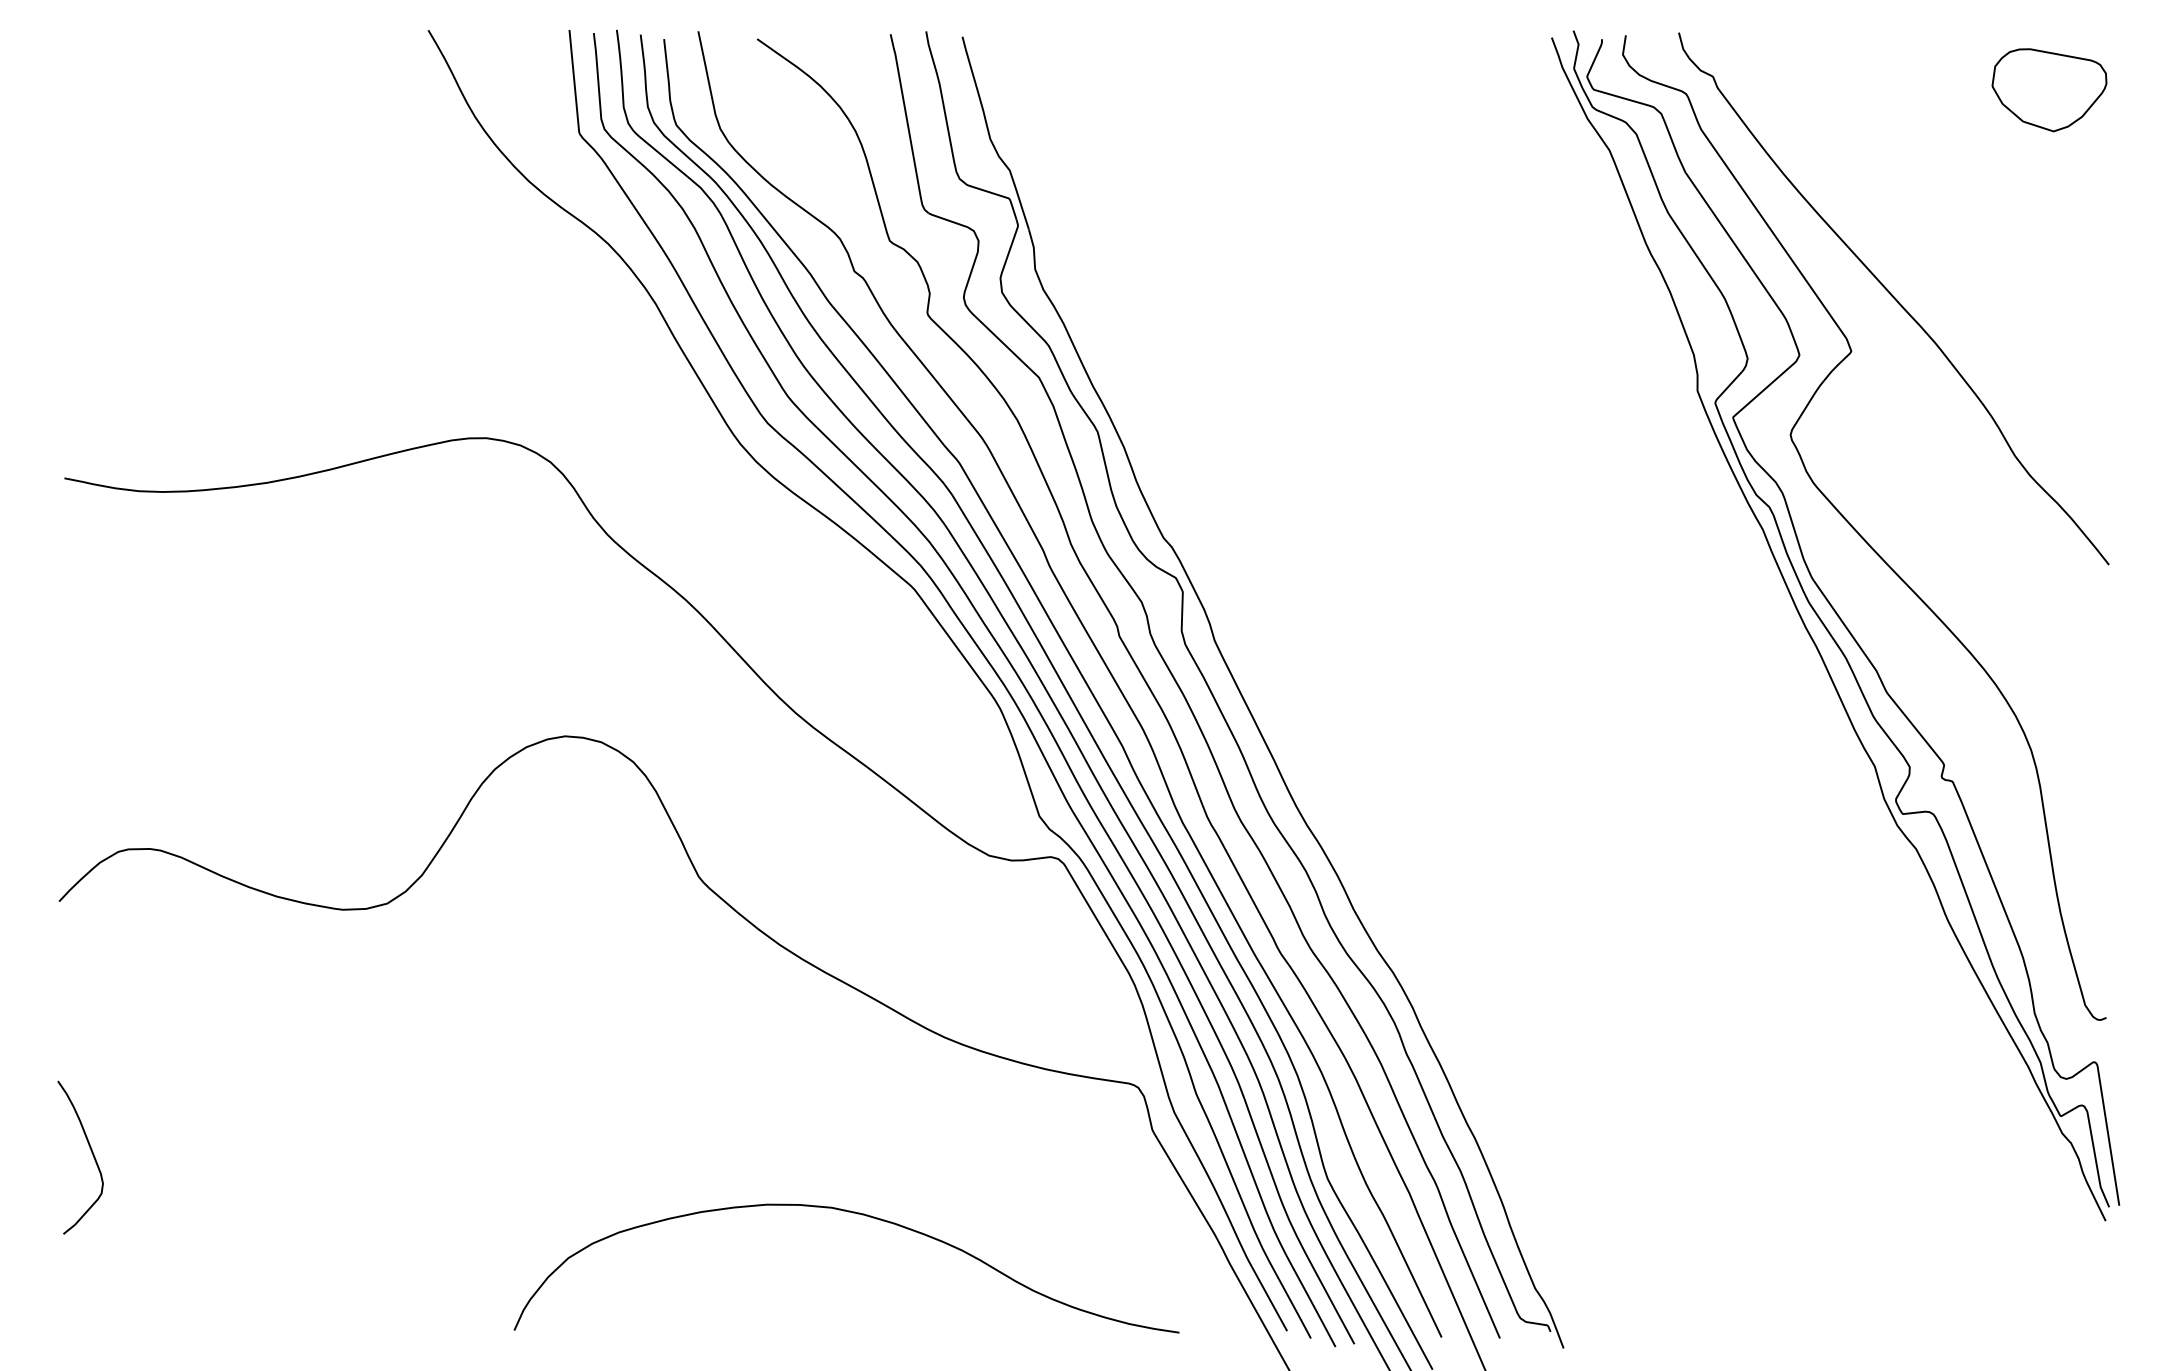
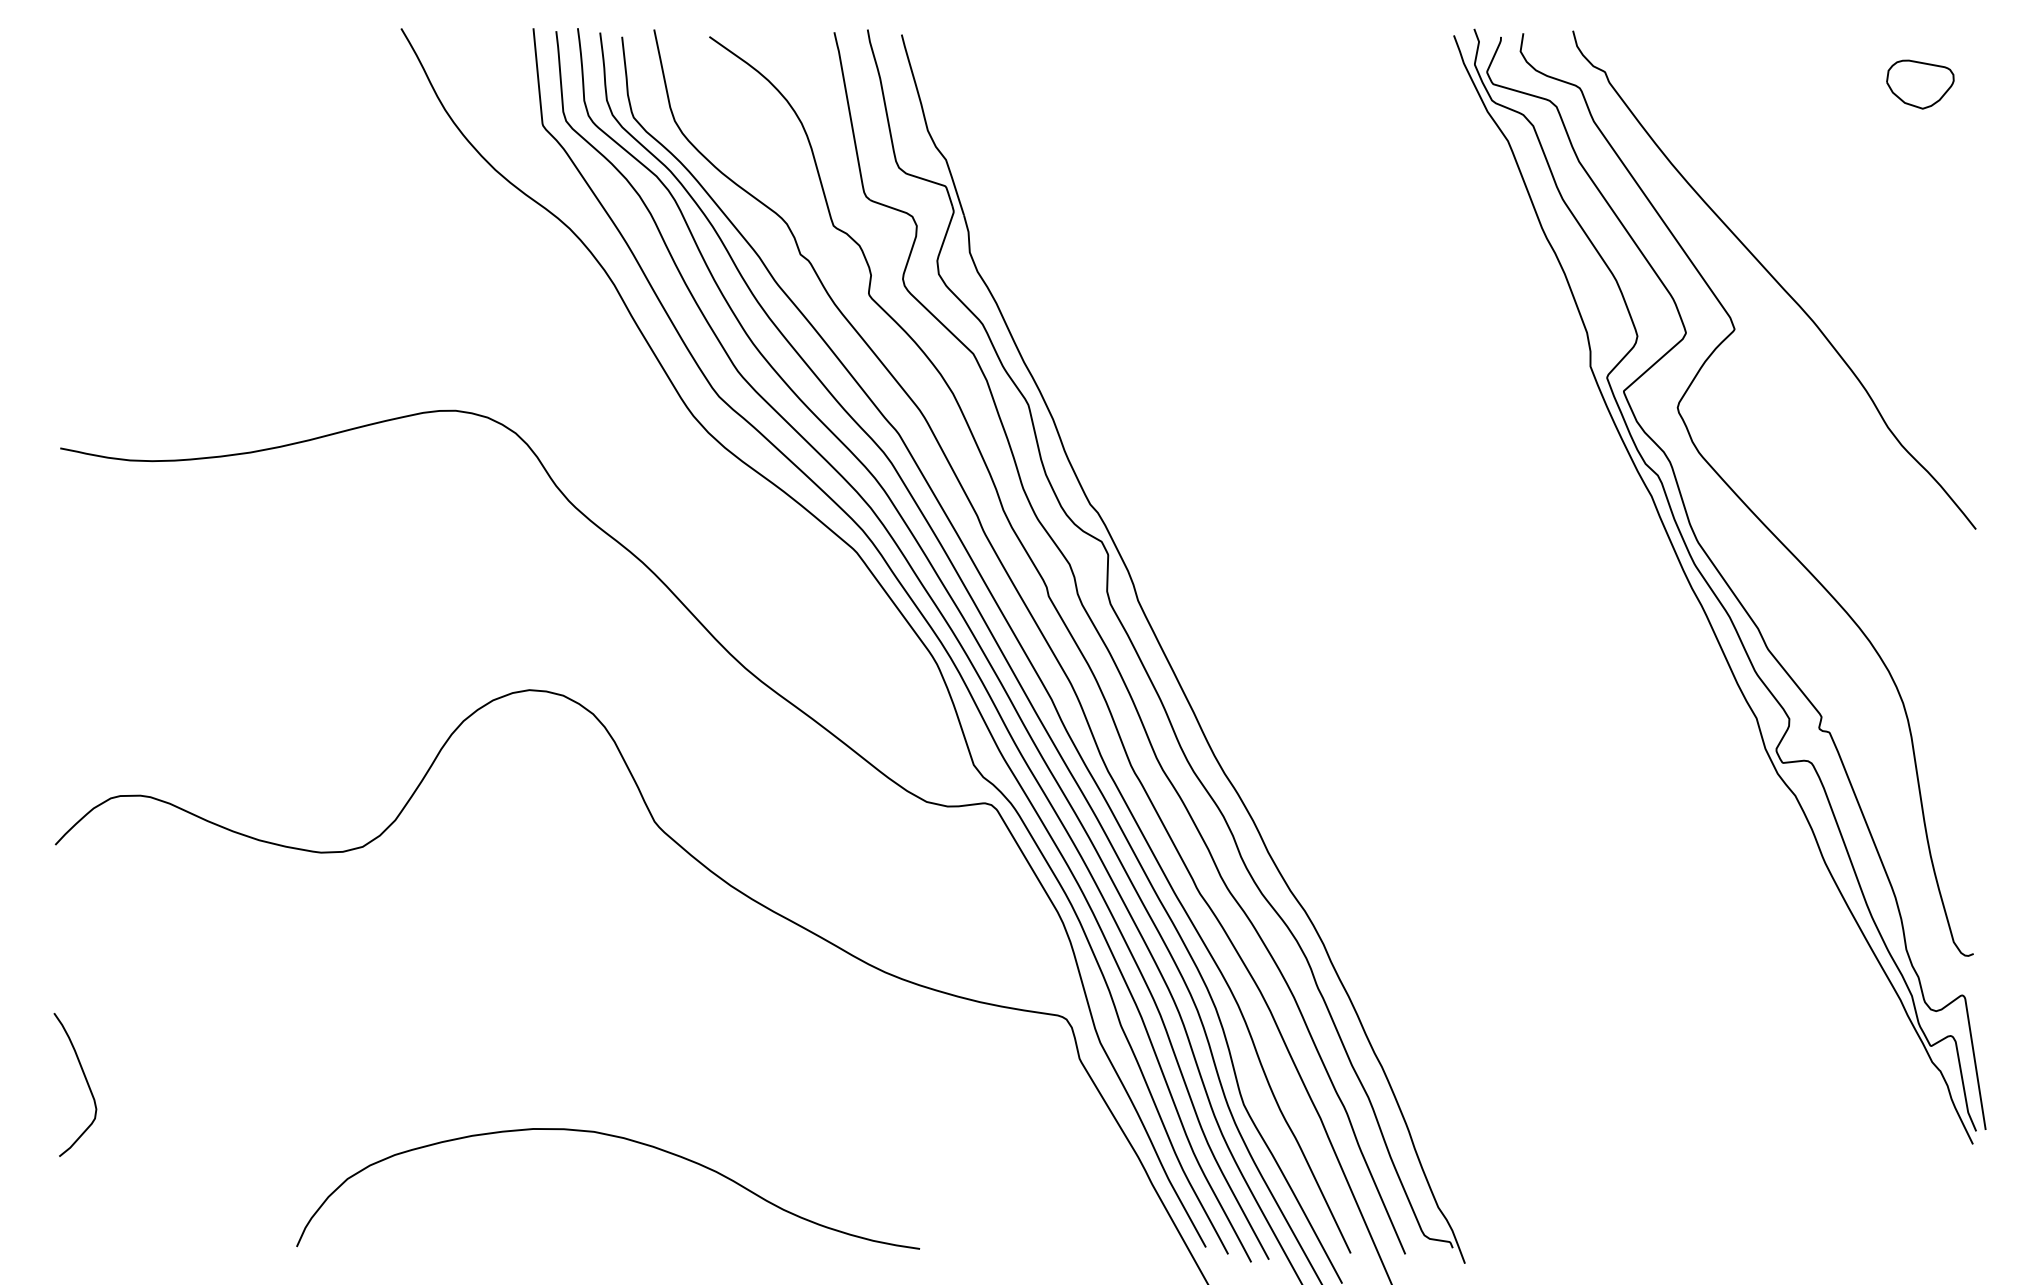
part: (2049, 90) -> (1920, 84), size x0.62
curve: (858, 1214) -> (619, 1138), moved

